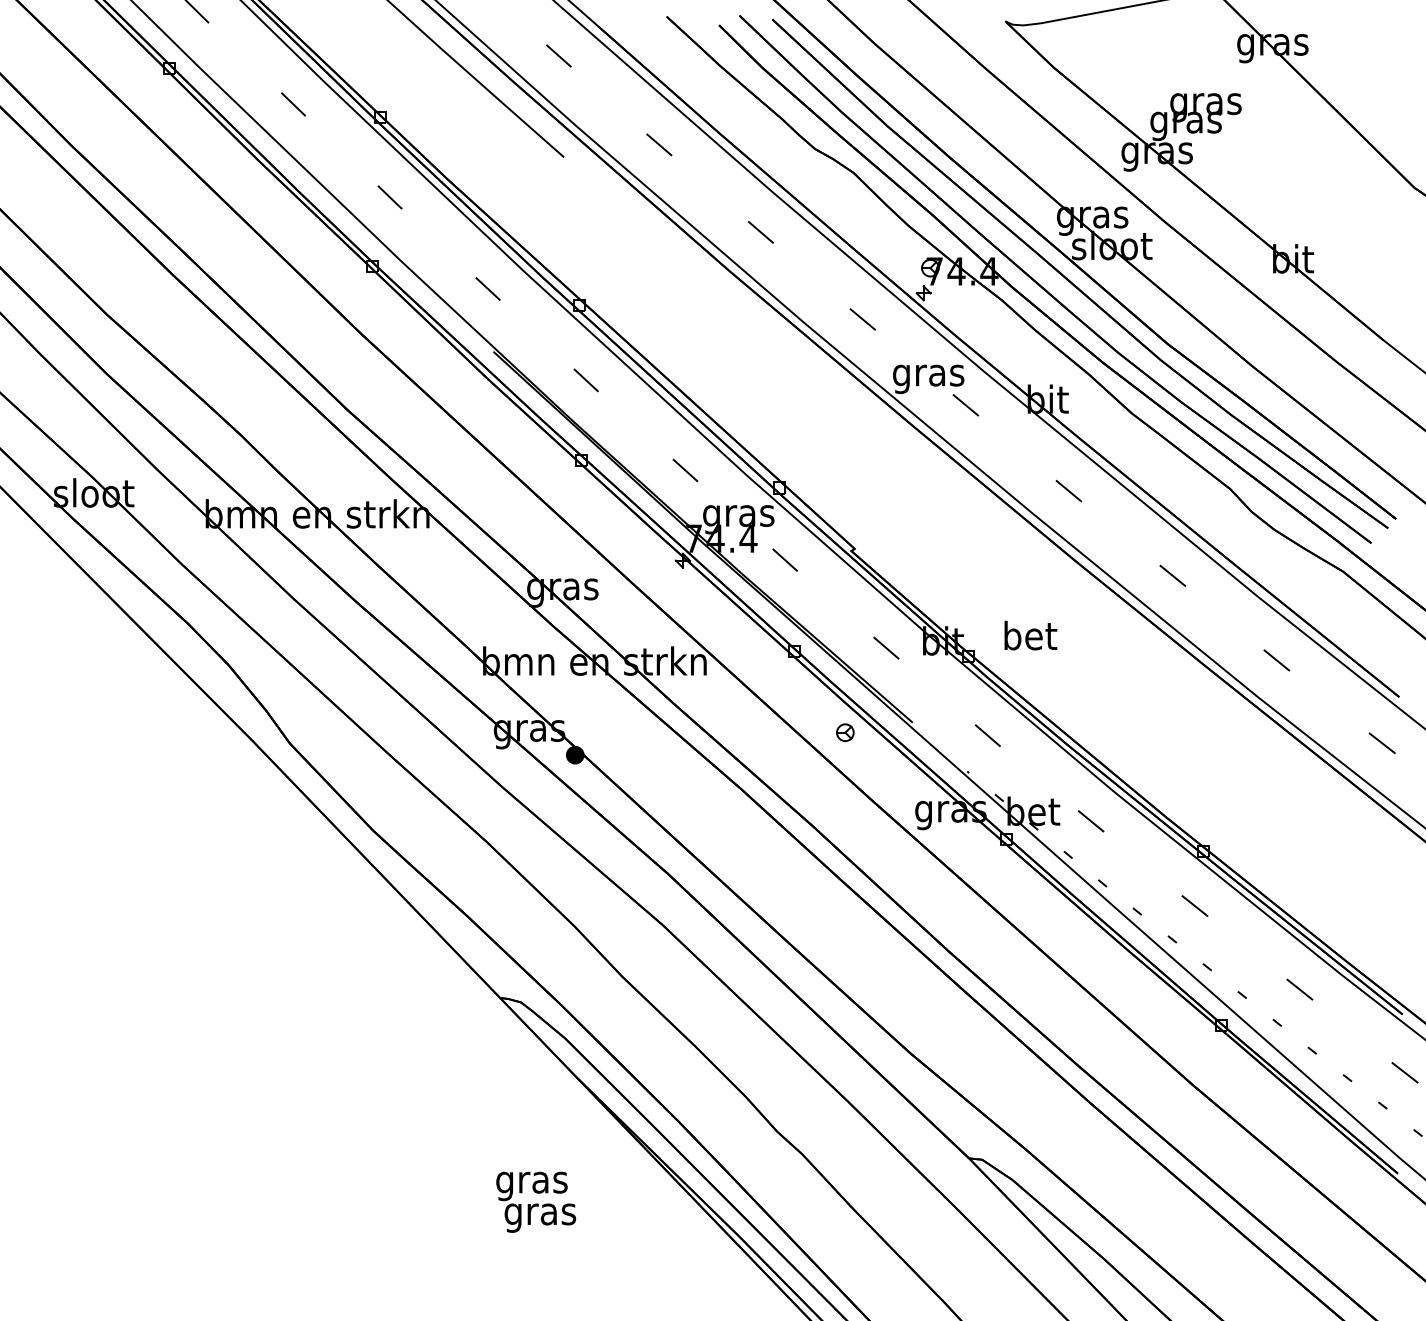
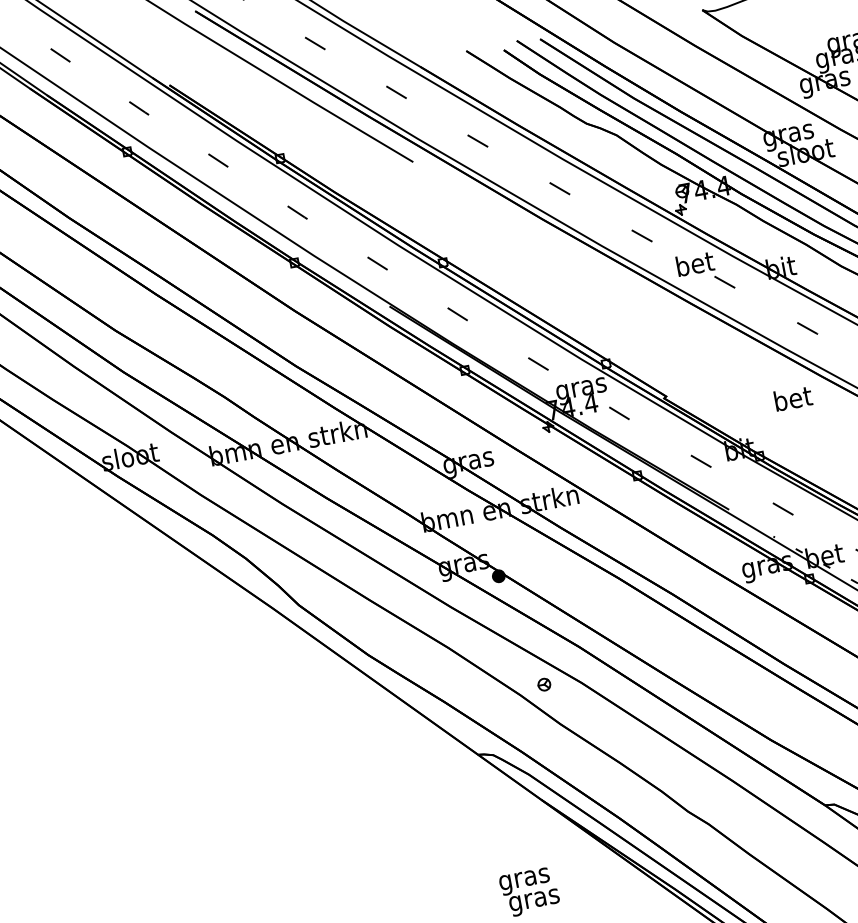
text: (928, 375) -> (694, 266), gras -> bet
text: (1030, 635) -> (793, 398), moved
part: (845, 732) -> (544, 684), moved

